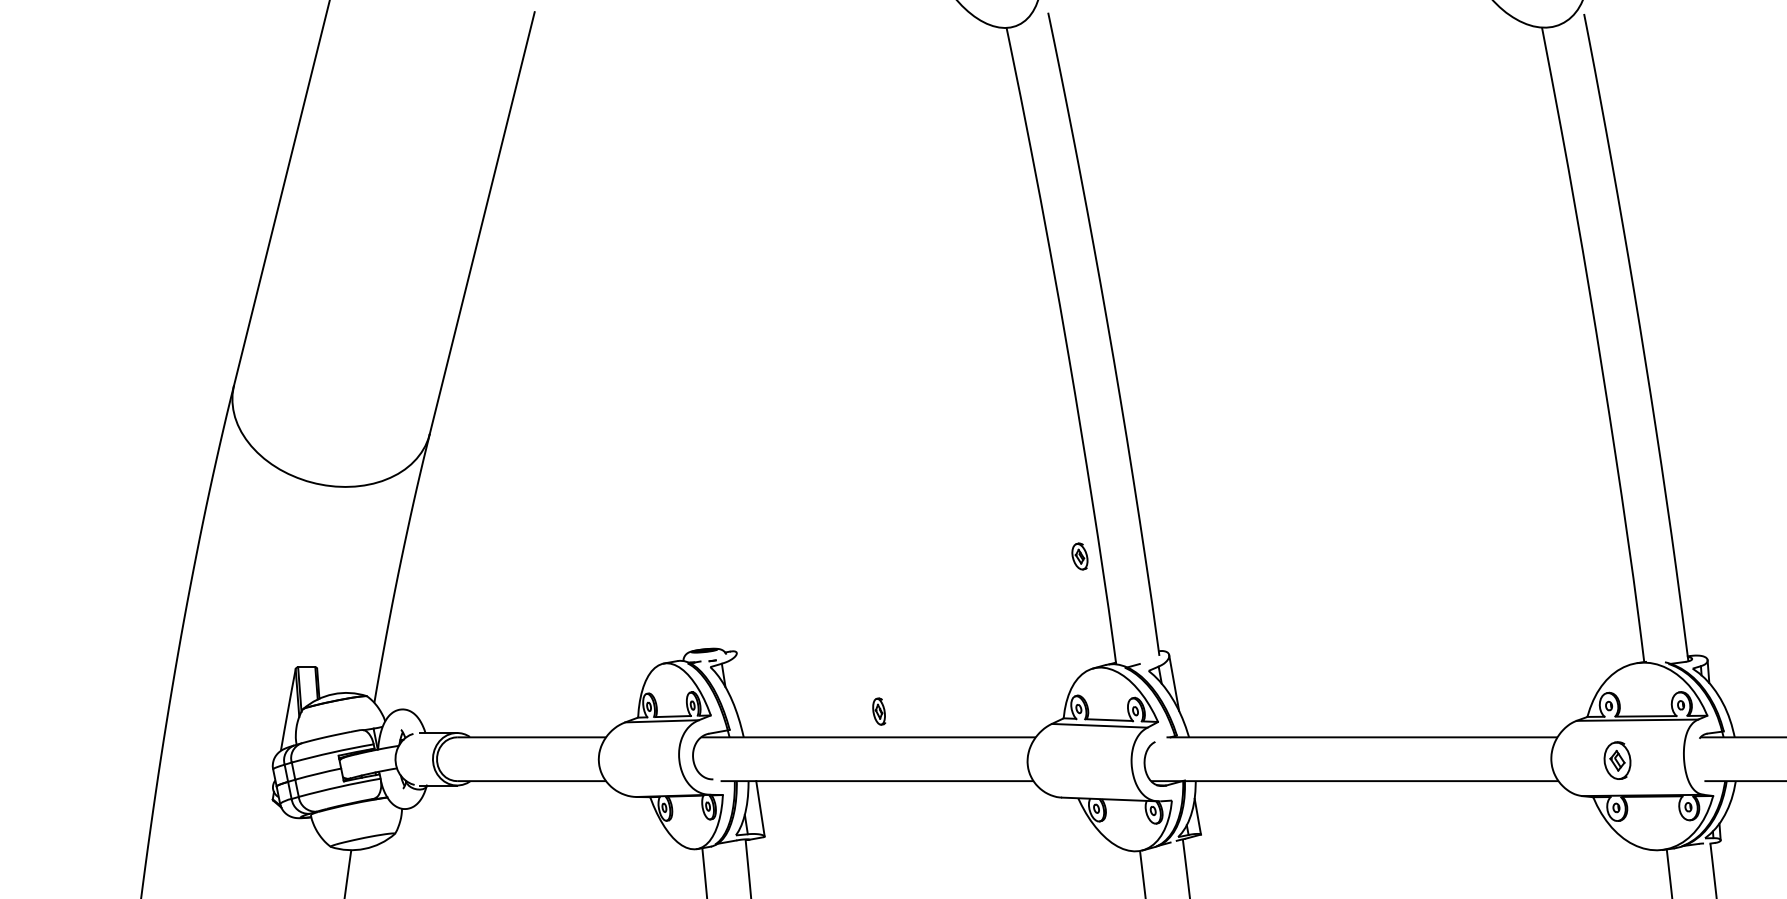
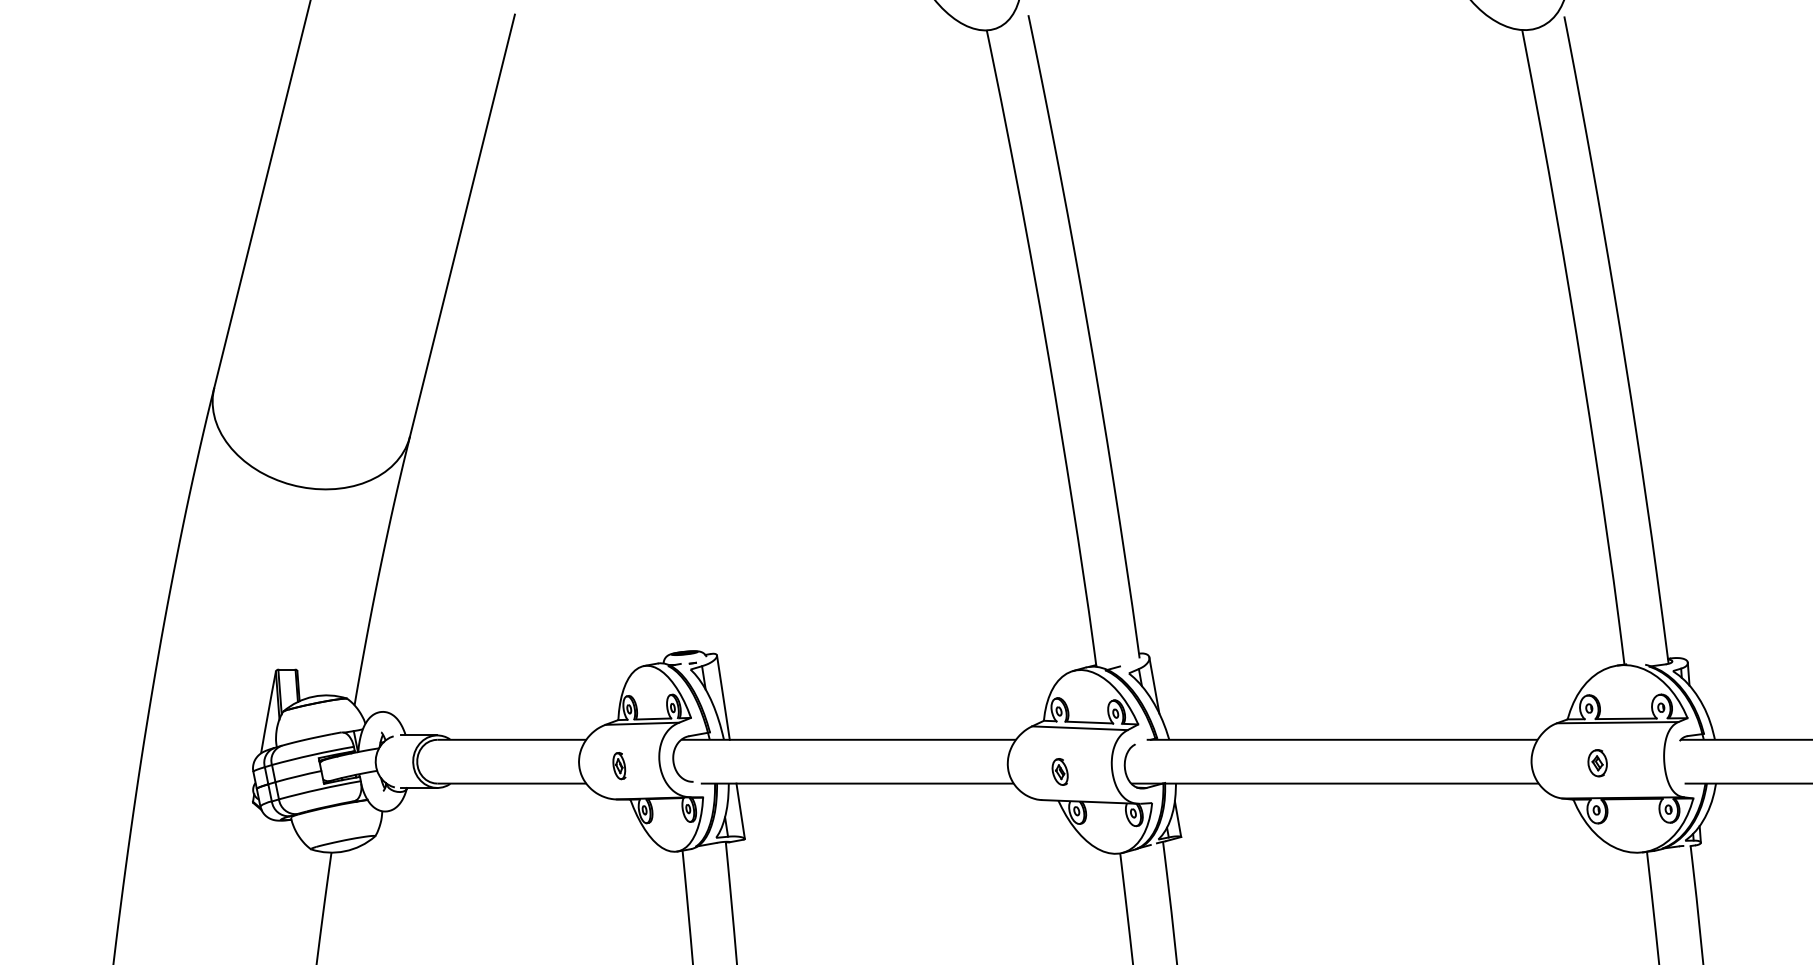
part: (1079, 556) -> (1059, 771), moved
line: (743, 695) -> (723, 697), added
part: (879, 712) -> (619, 766), moved
part: (1617, 761) -> (1597, 763), size x0.71

